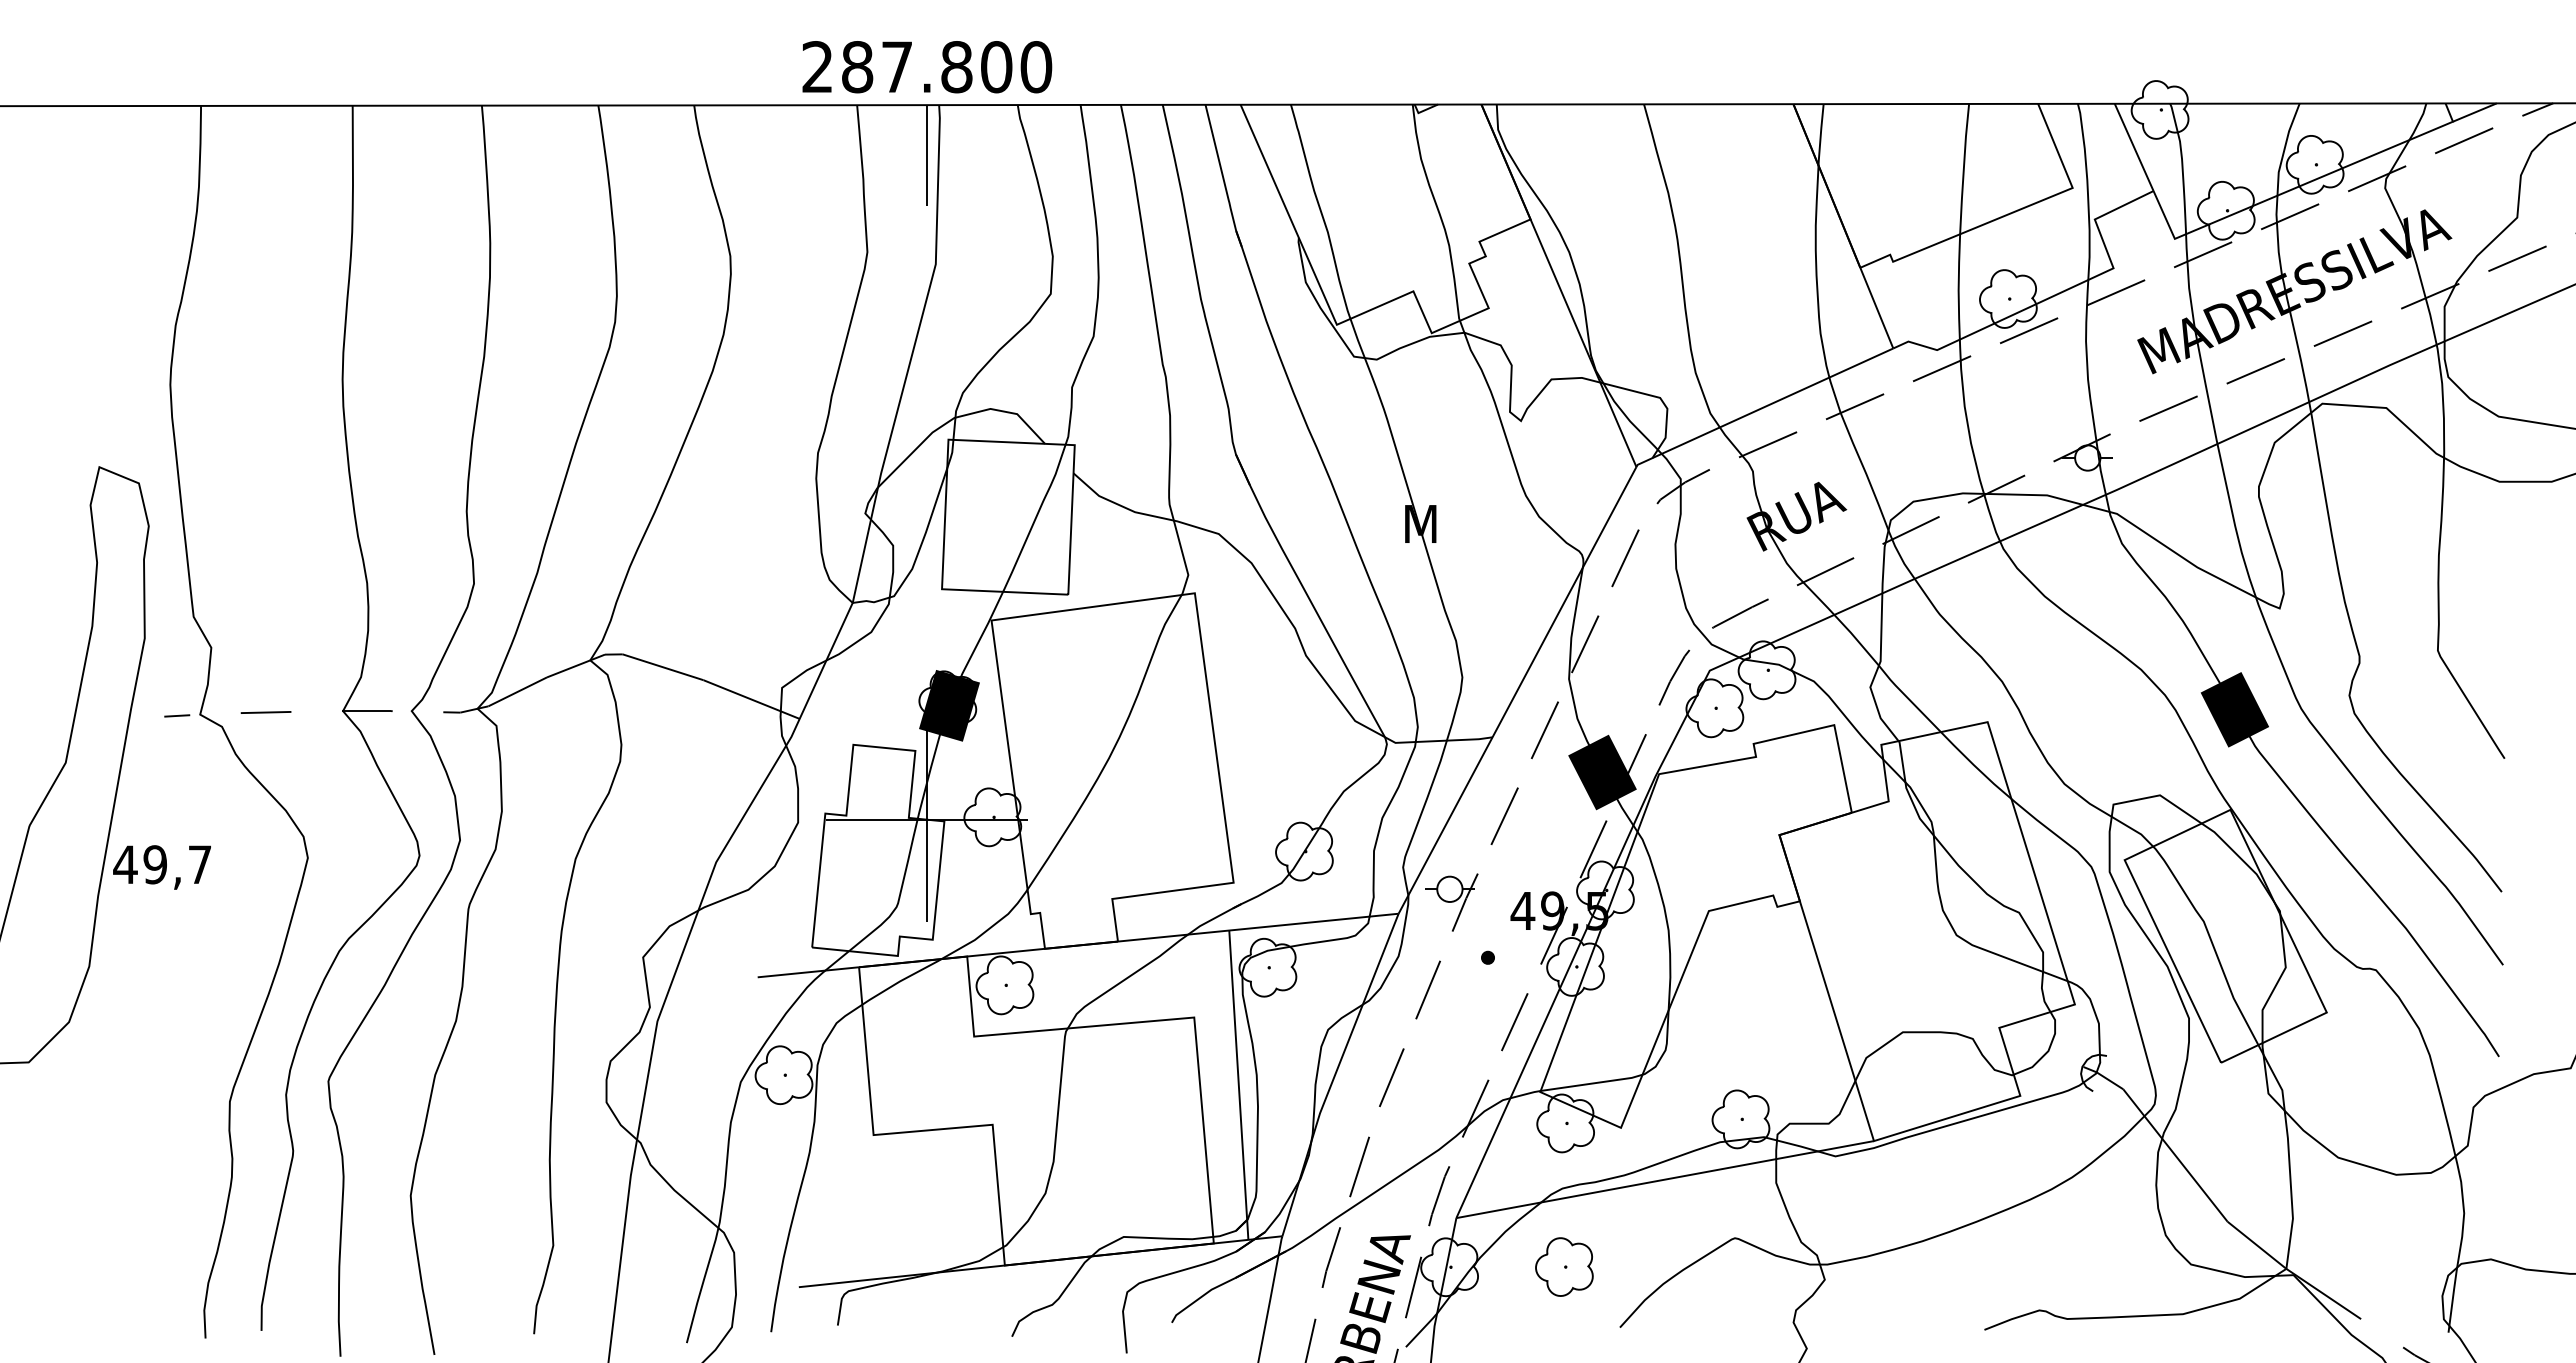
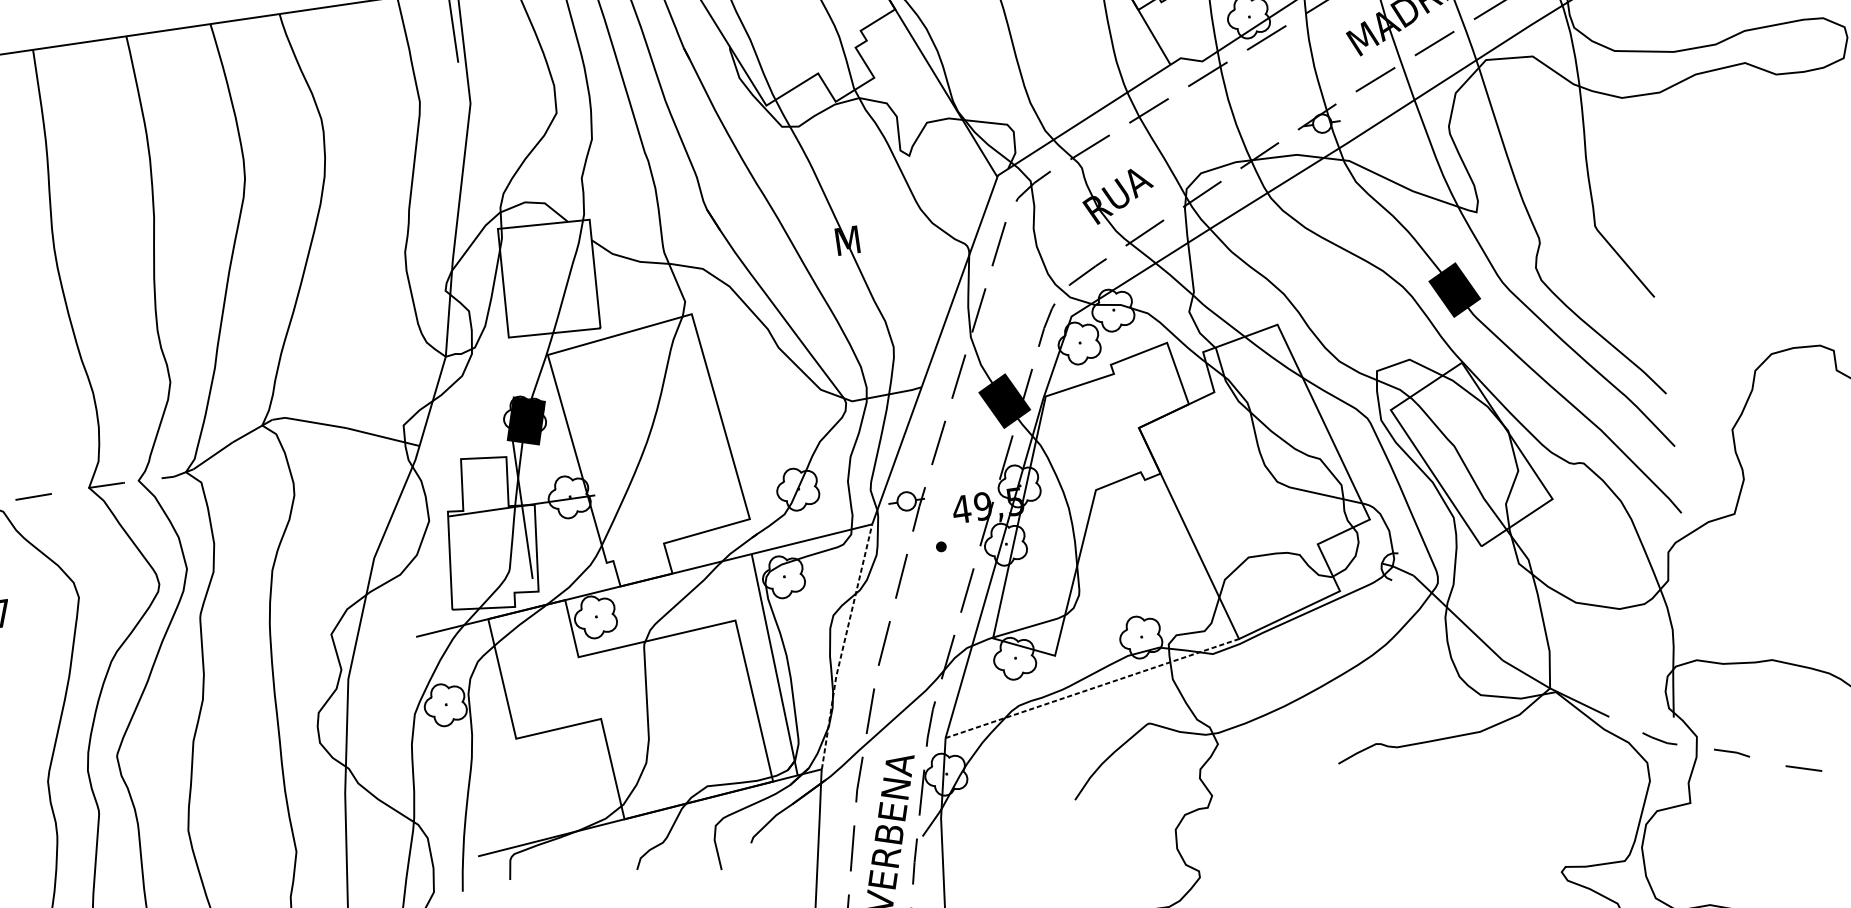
line: (1335, 1073) -> (843, 646), solid -> dashed
line: (1666, 1179) -> (1093, 688), solid -> dashed
part: (1564, 1266) -> (1028, 761), removed

